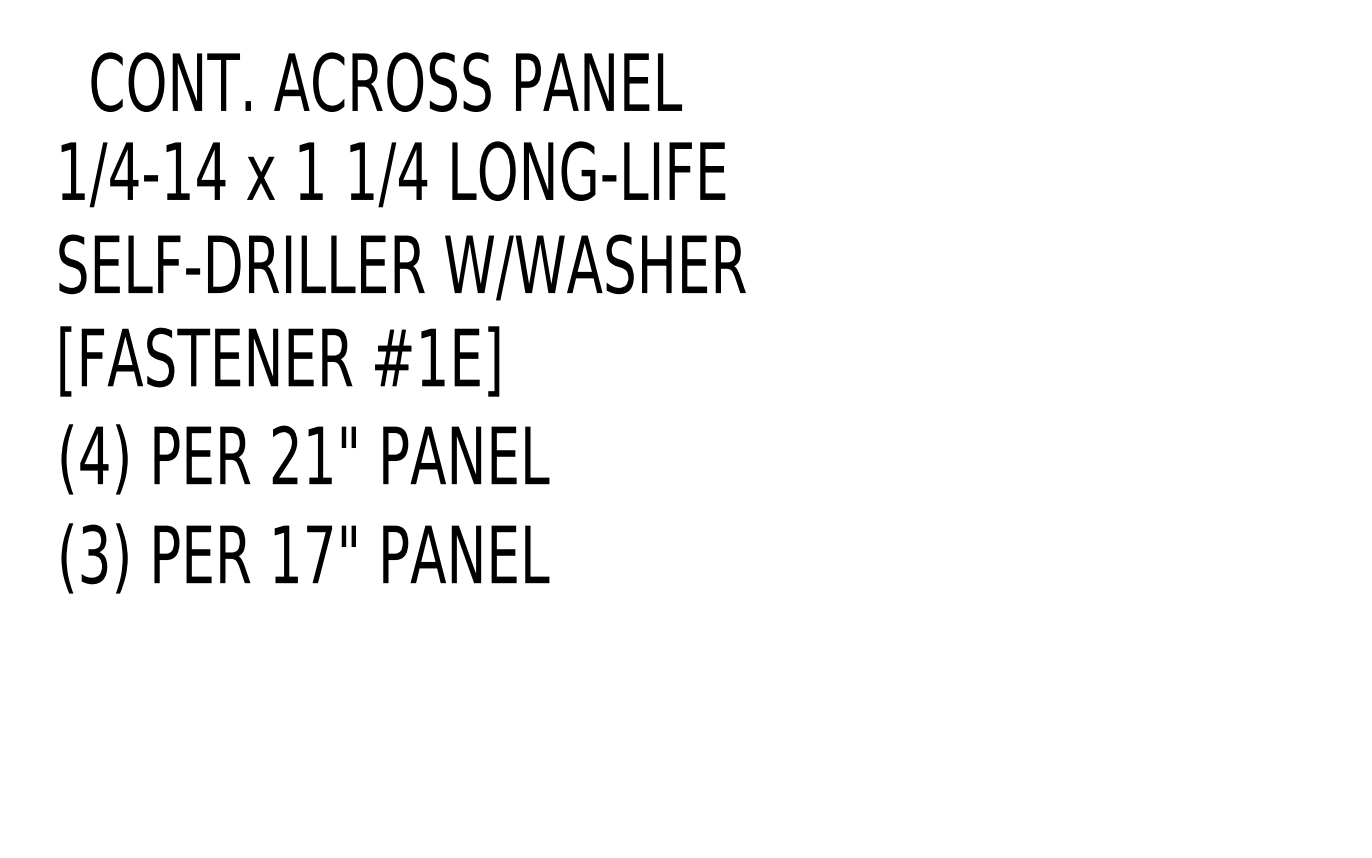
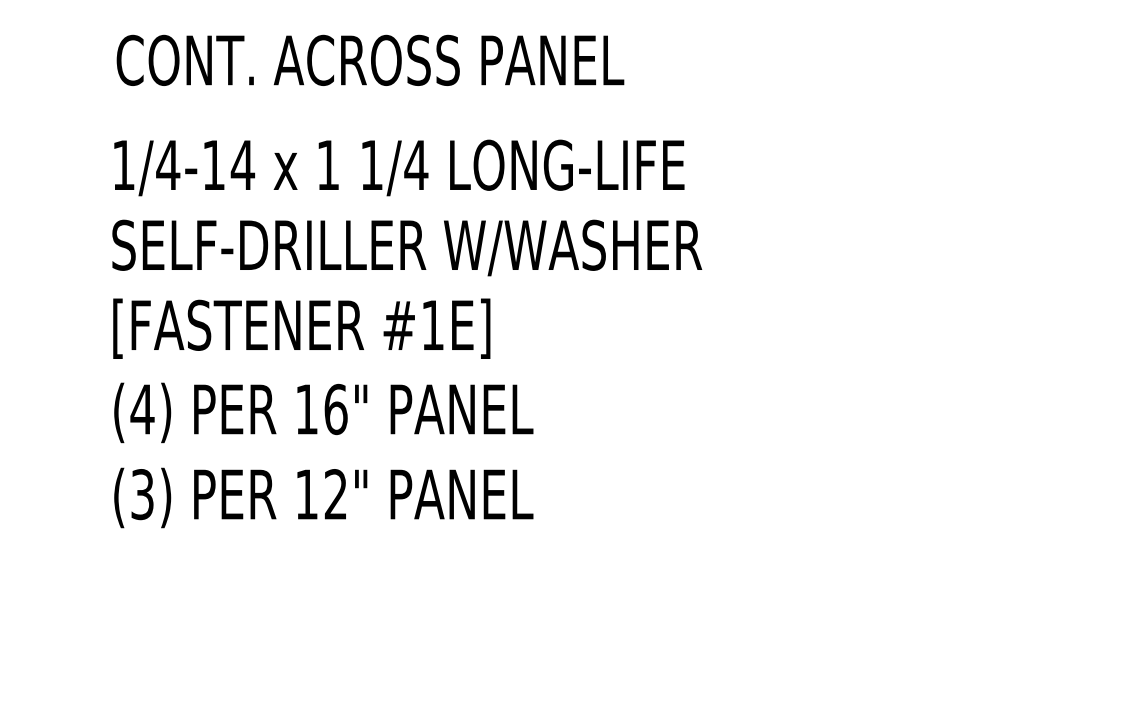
text: (386, 81) -> (370, 59), moved
text: (302, 455) -> (321, 409), 21" -> 16"
text: (319, 553) -> (335, 493), 17" -> 12"

